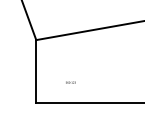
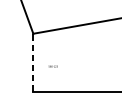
line: (36, 70) -> (33, 61), solid -> dashed
text: (70, 82) -> (52, 66), moved

